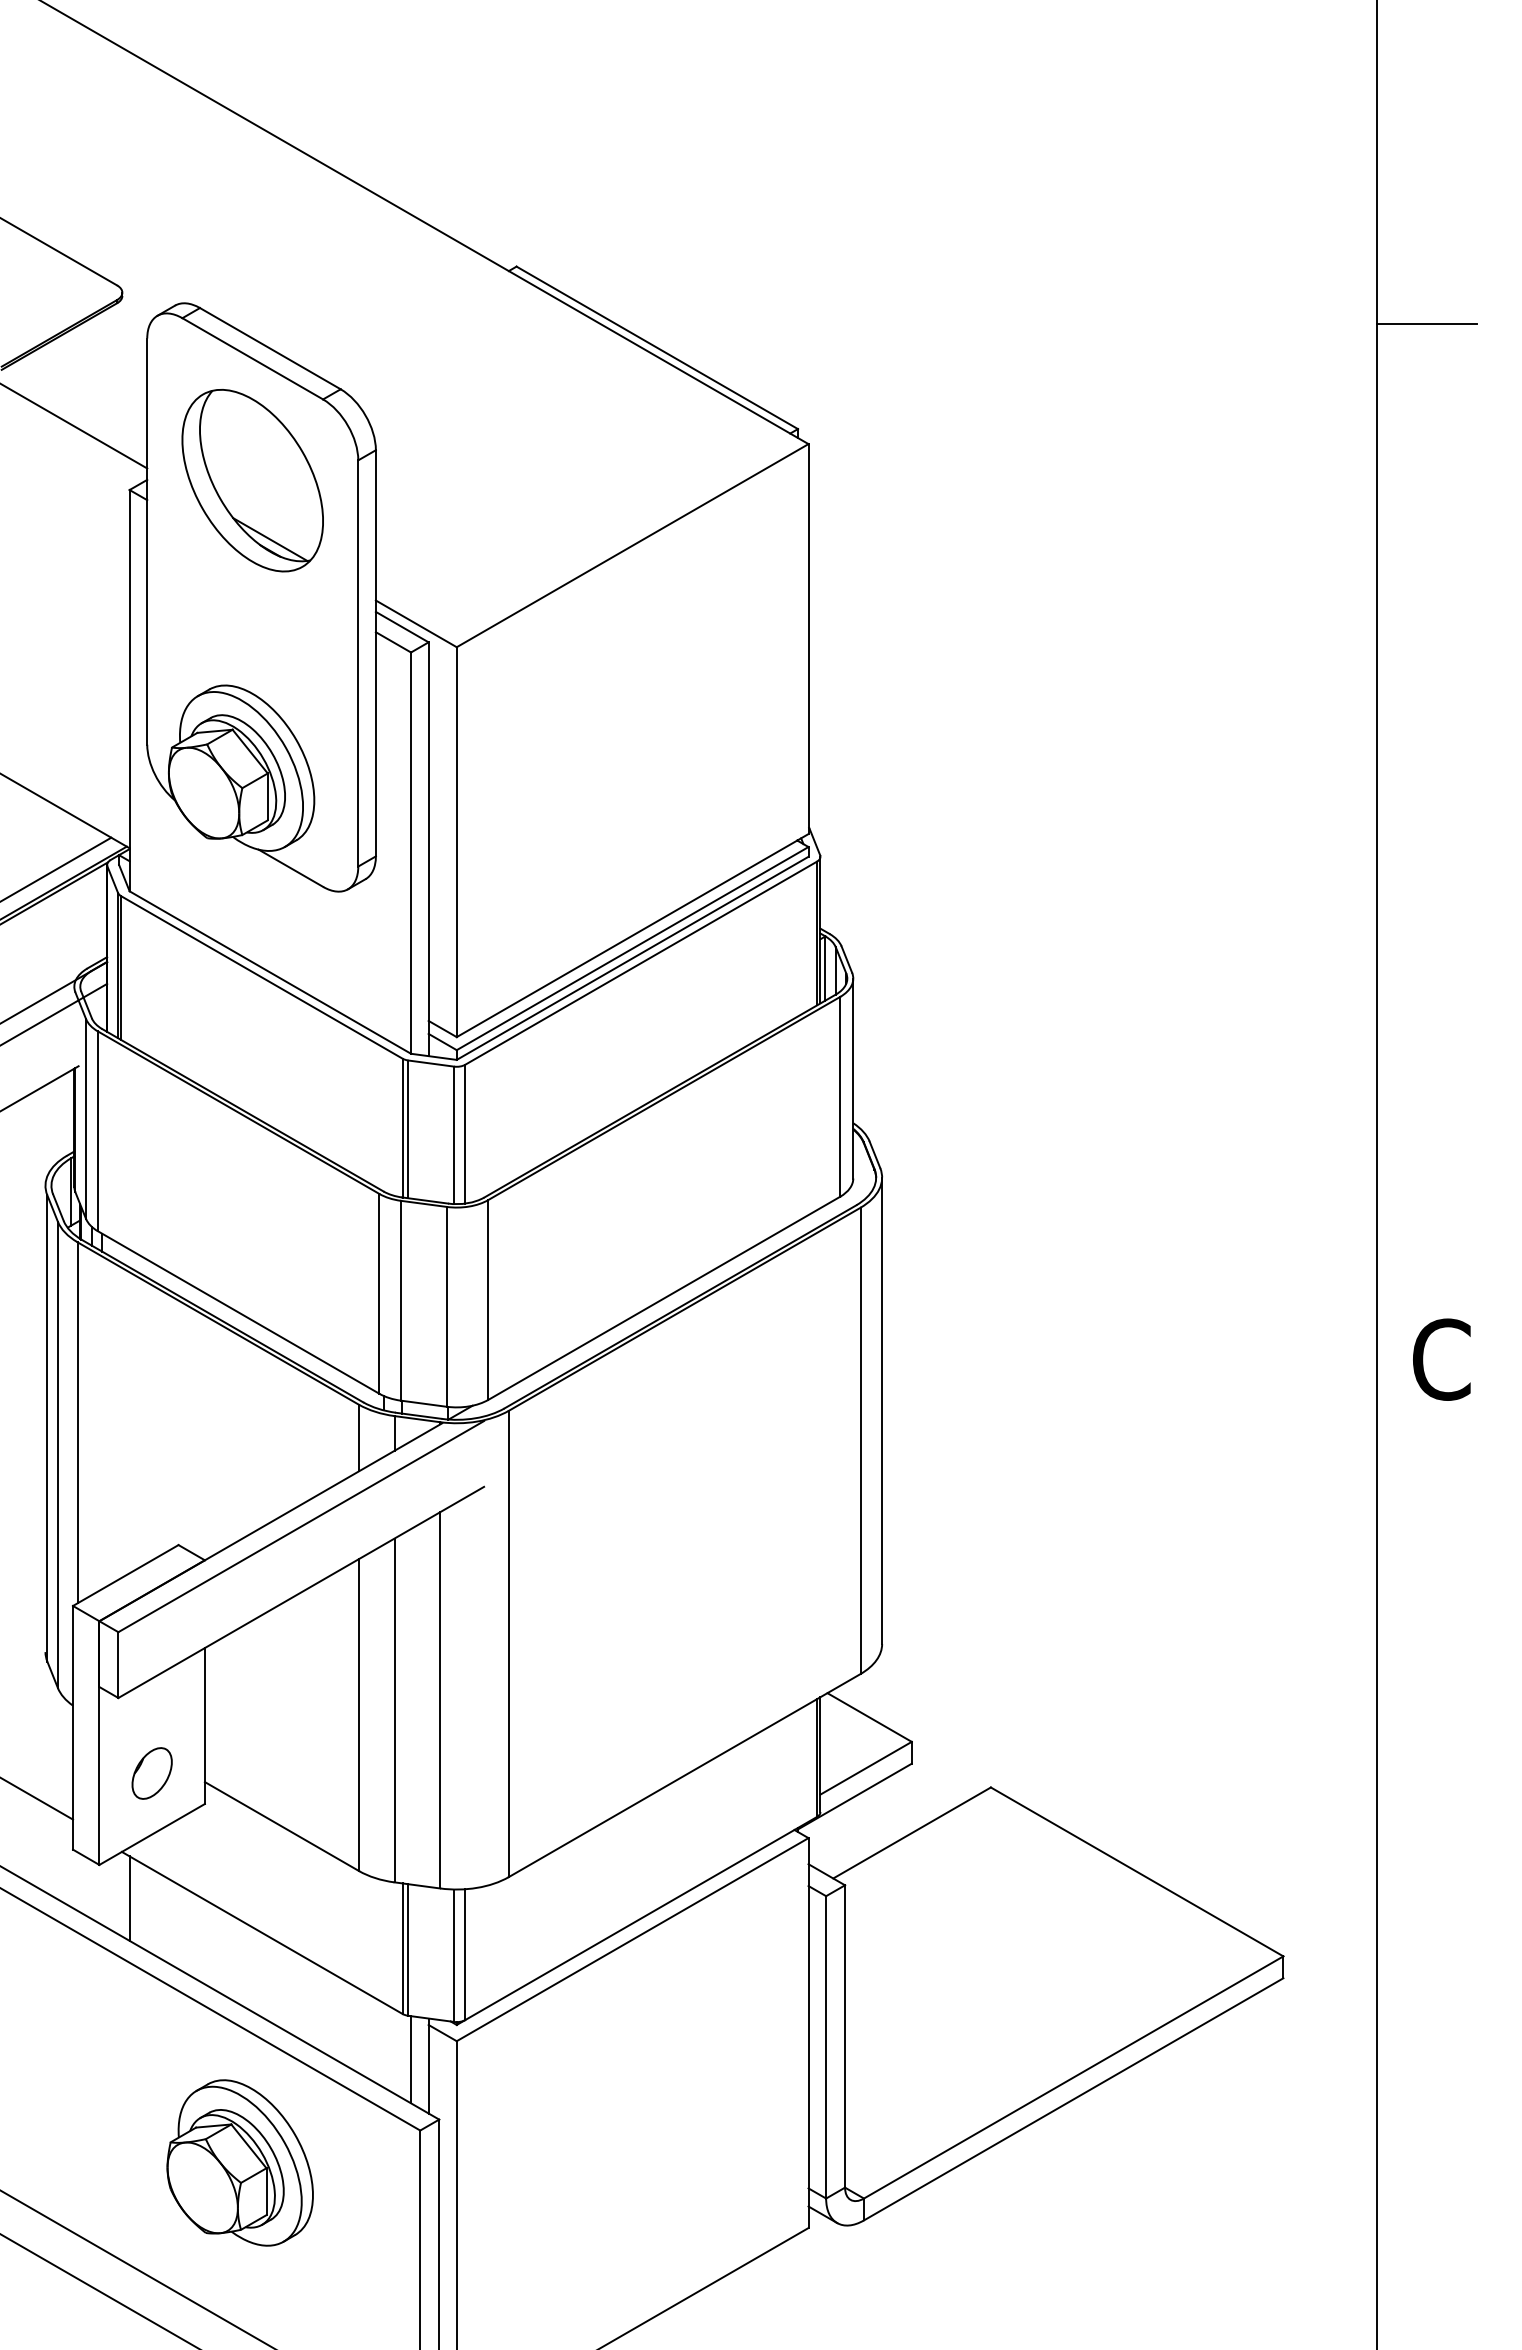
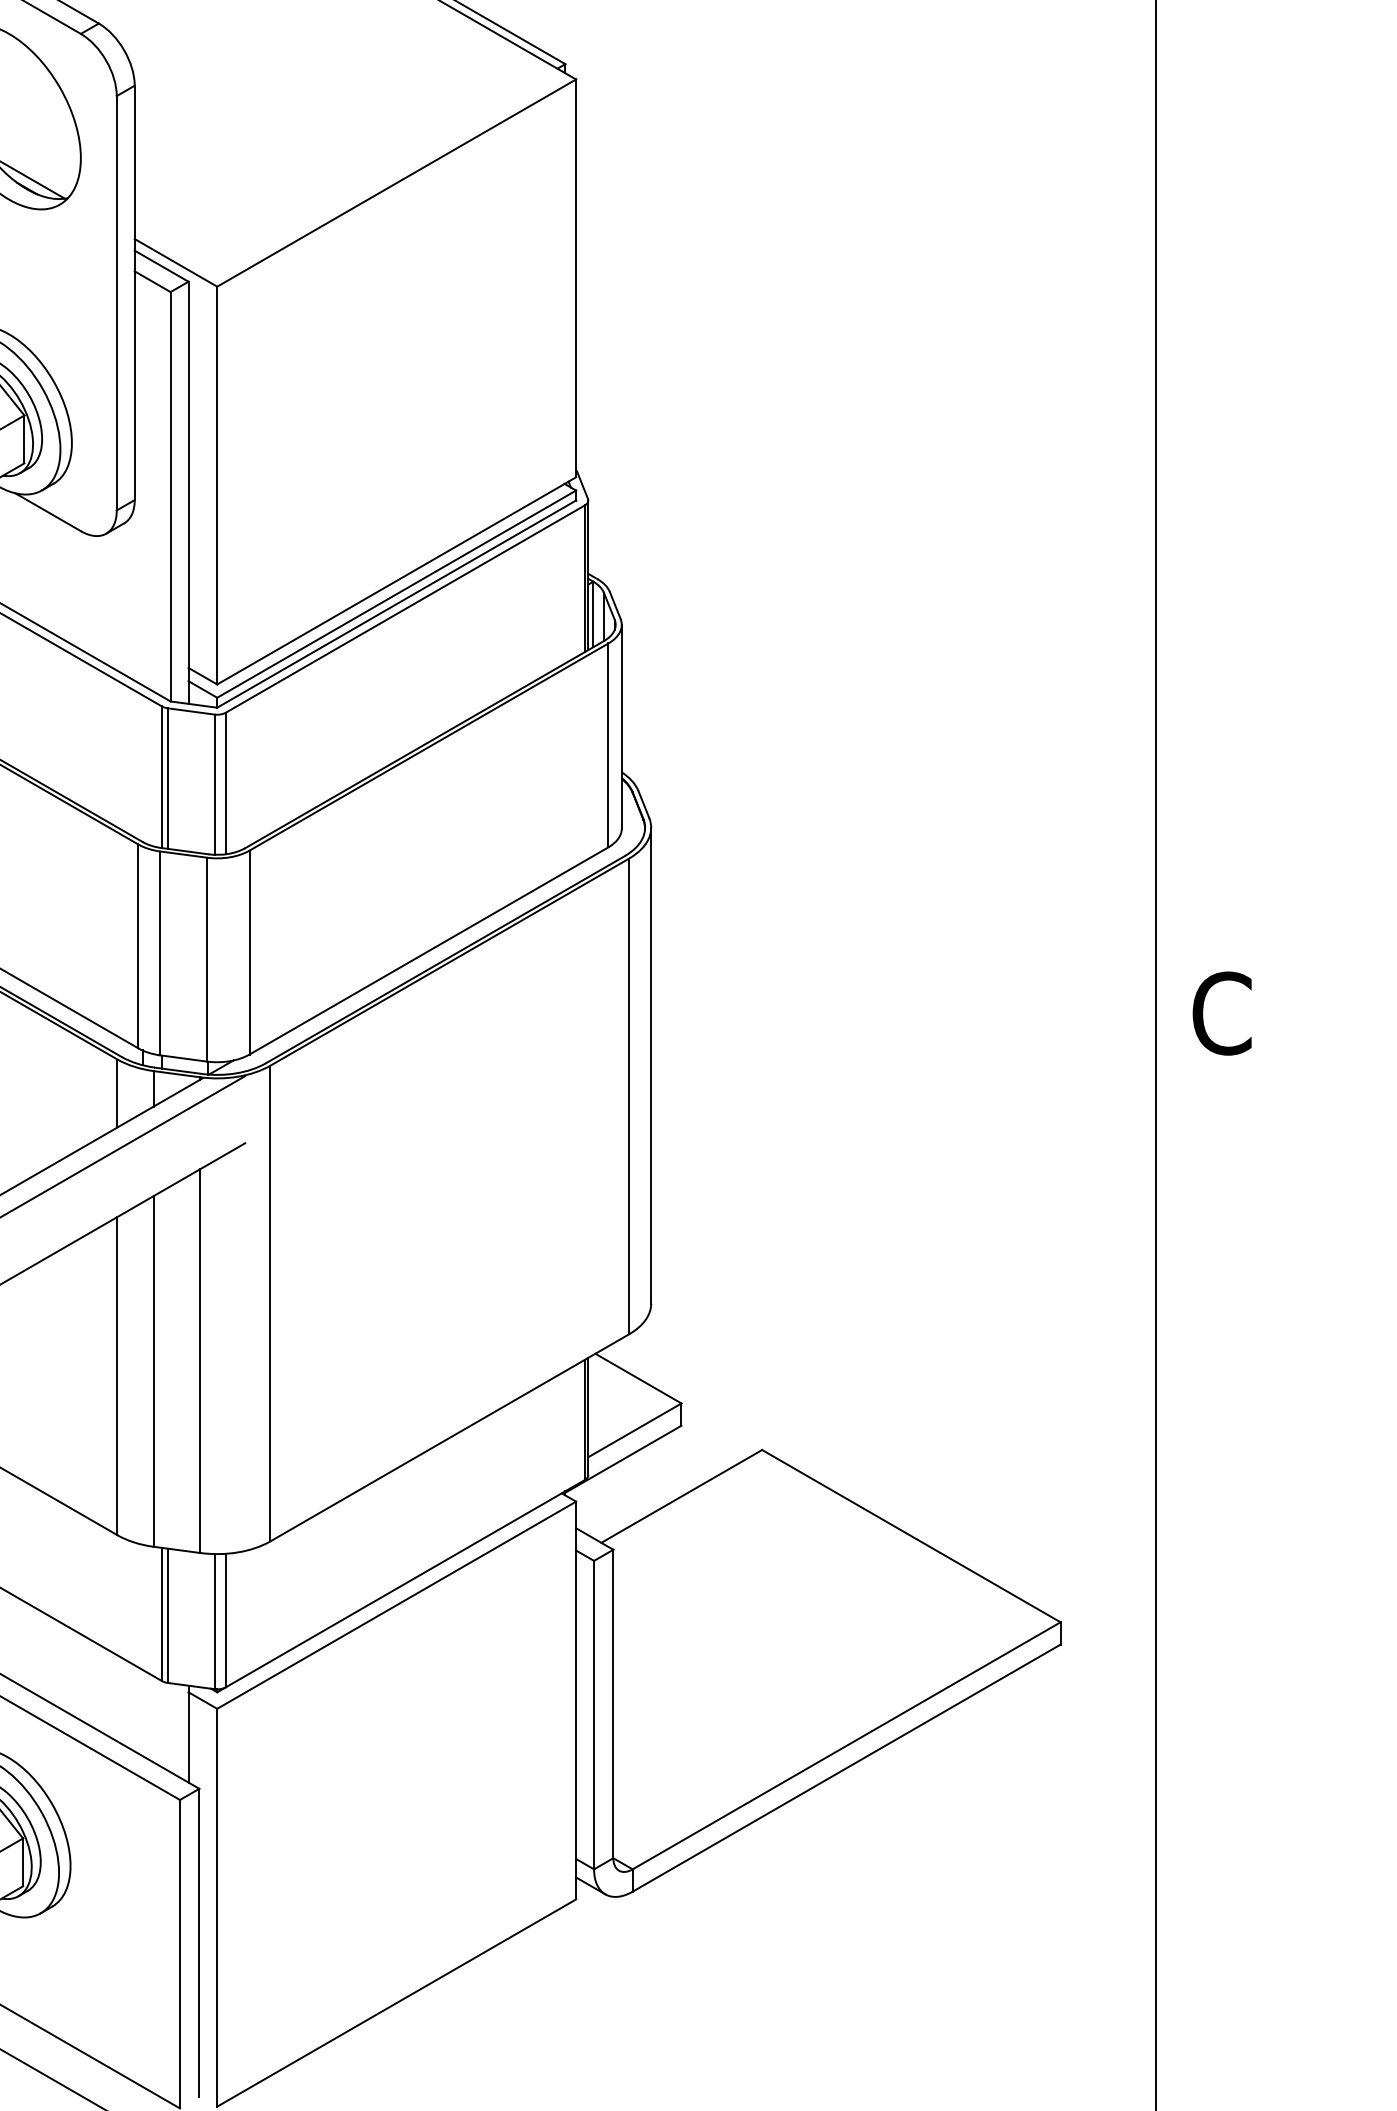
line: (411, 2059) -> (171, 1727), removed

